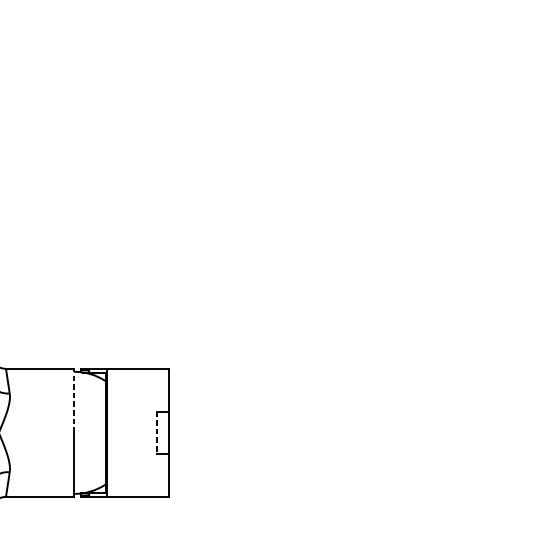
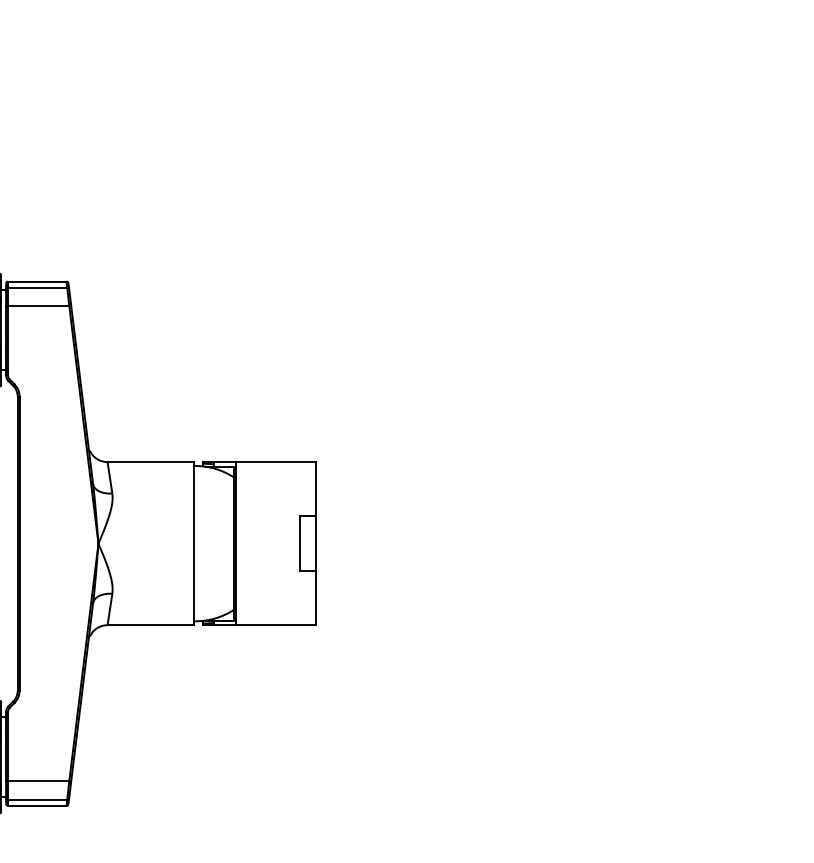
line: (74, 400) -> (194, 502), dashed -> solid
line: (157, 433) -> (300, 544), dashed -> solid

